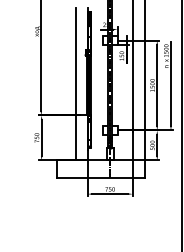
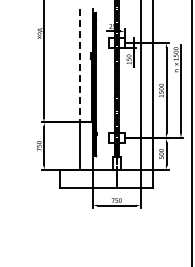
line: (75, 61) -> (80, 65), solid -> dashed

